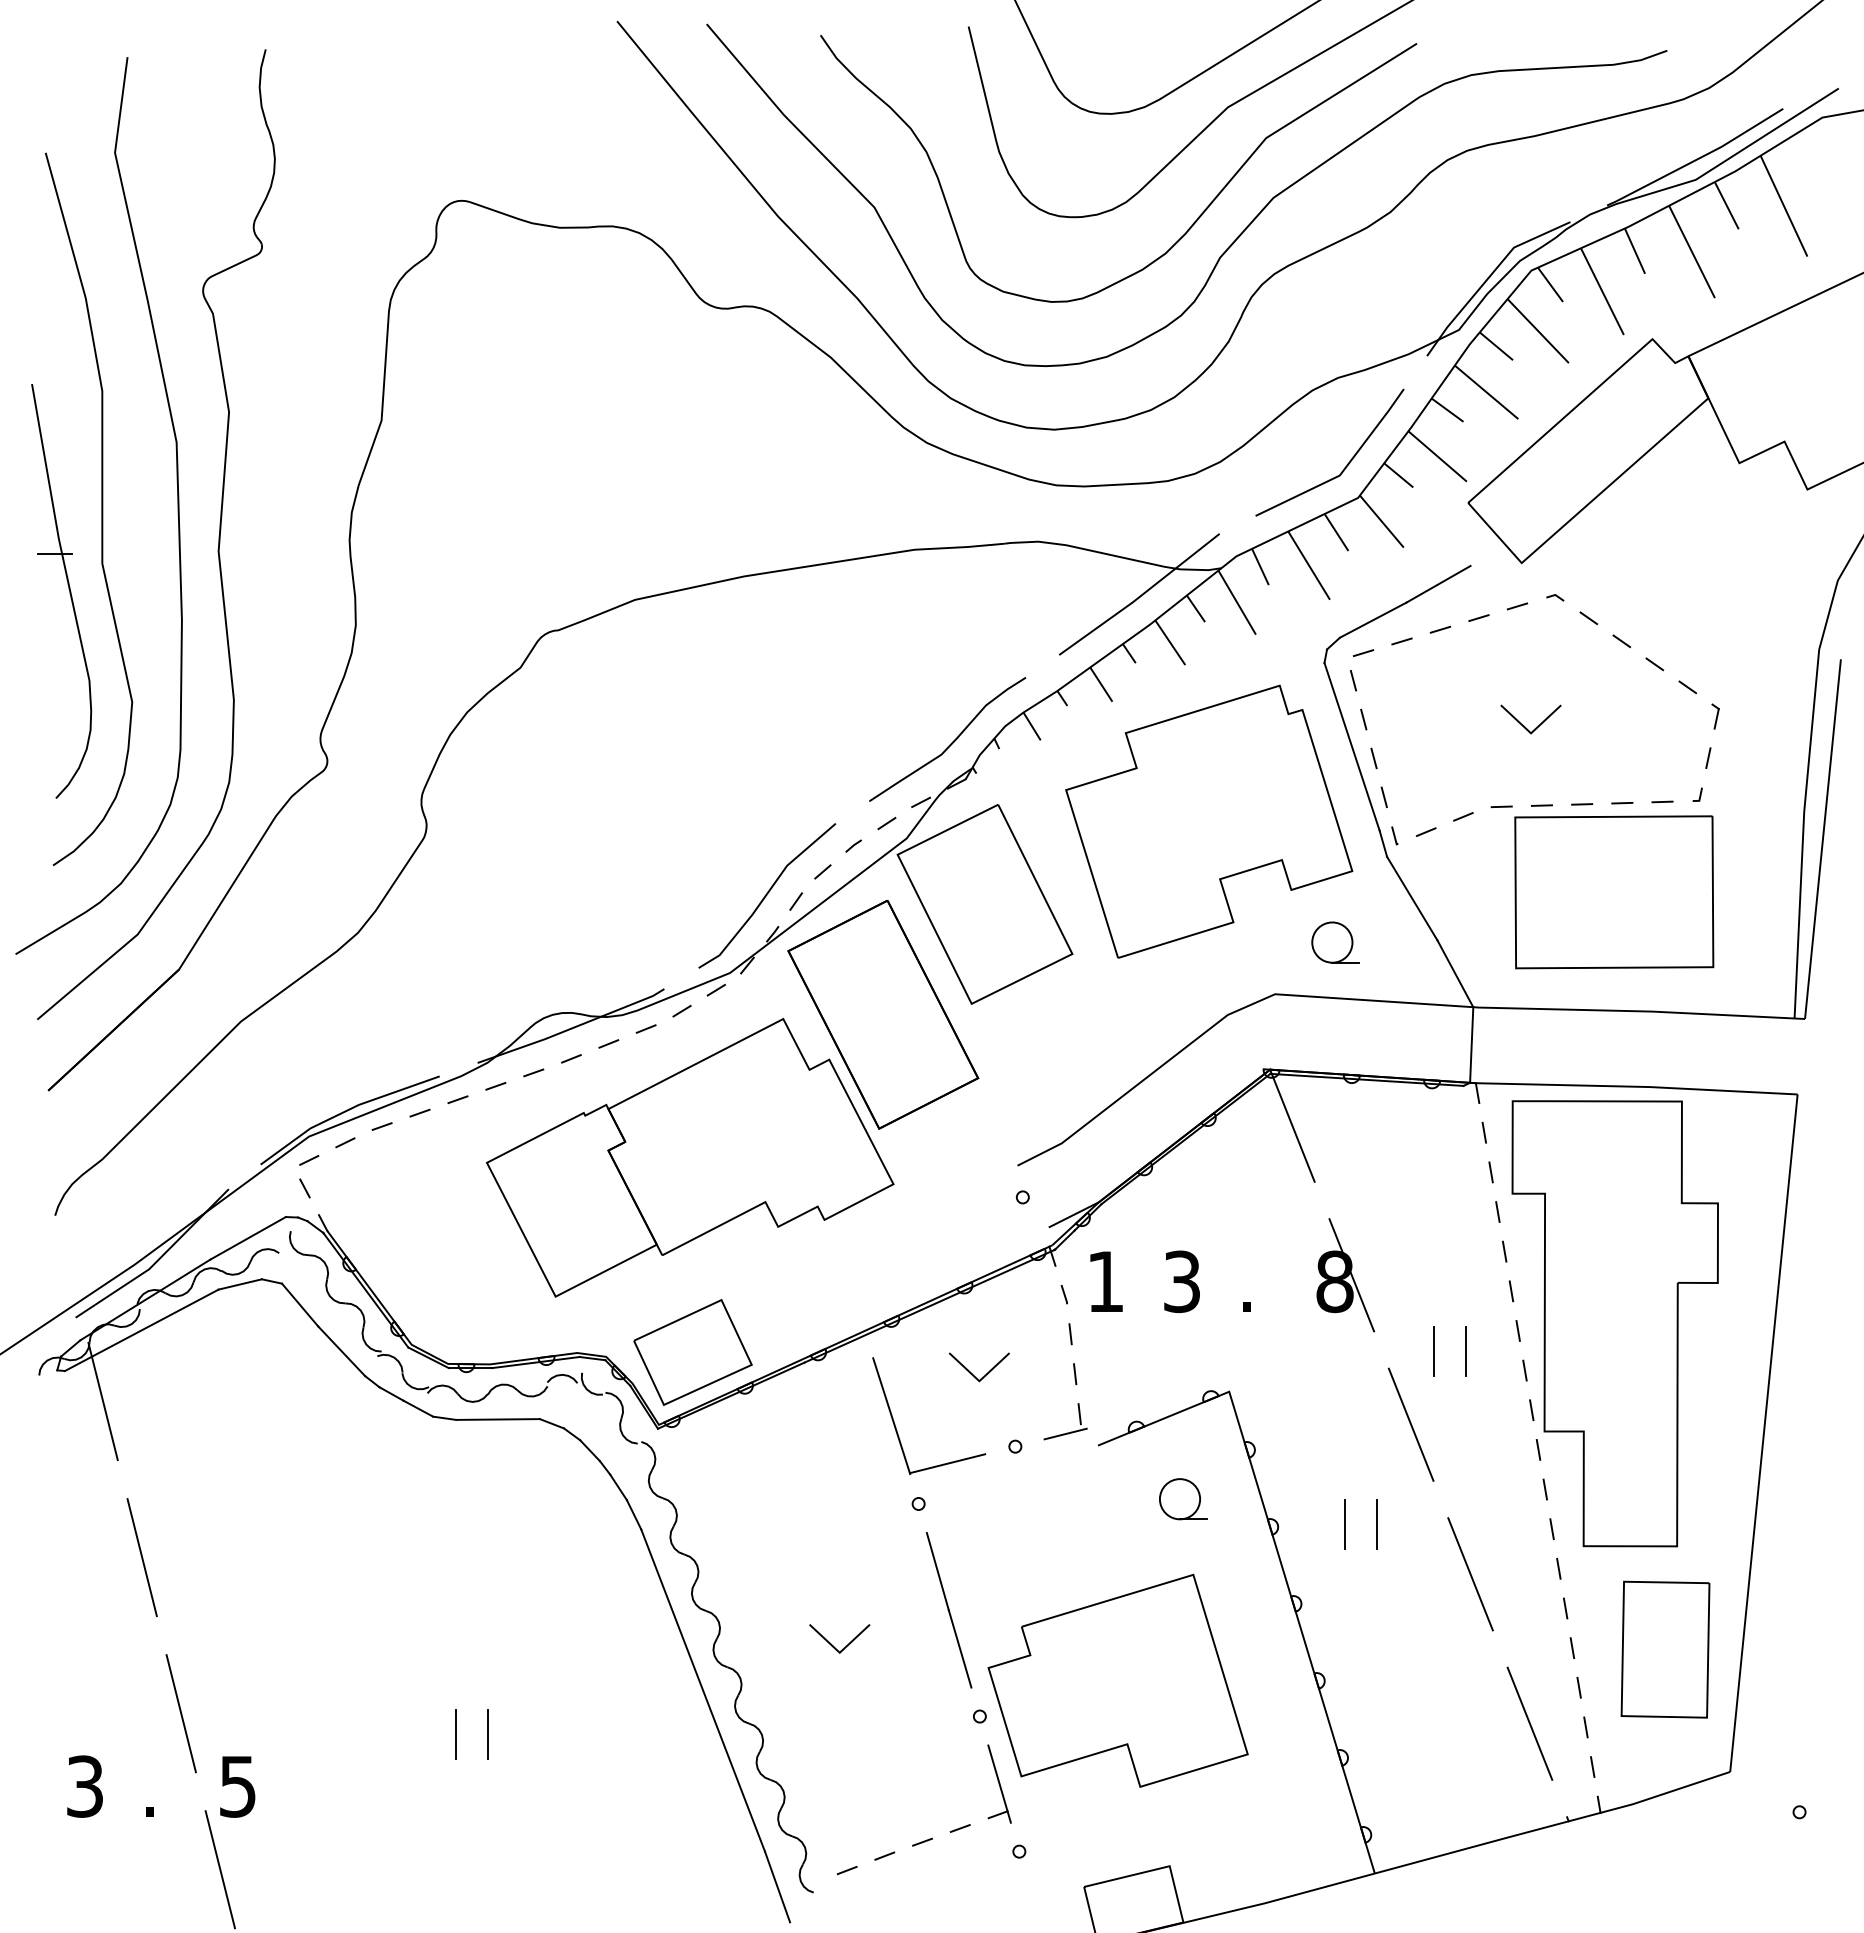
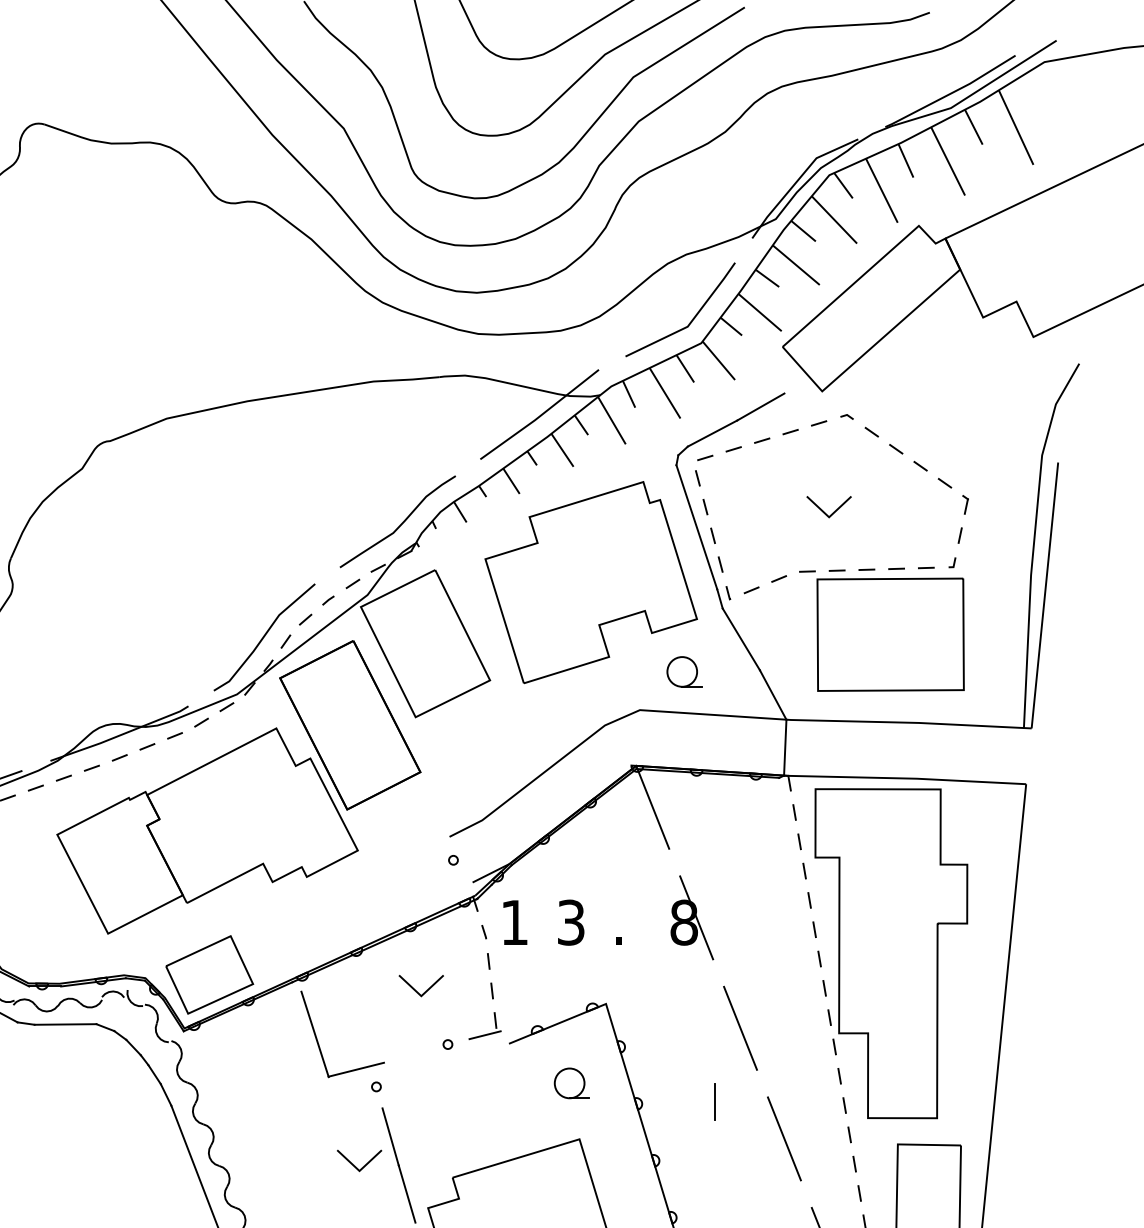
line: (1433, 1351) -> (757, 974), removed
line: (1465, 1351) -> (780, 974), removed
part: (896, 1427) -> (318, 1042), moved
line: (1344, 1524) -> (691, 1102), removed
line: (832, 1644) -> (354, 1164), moved

